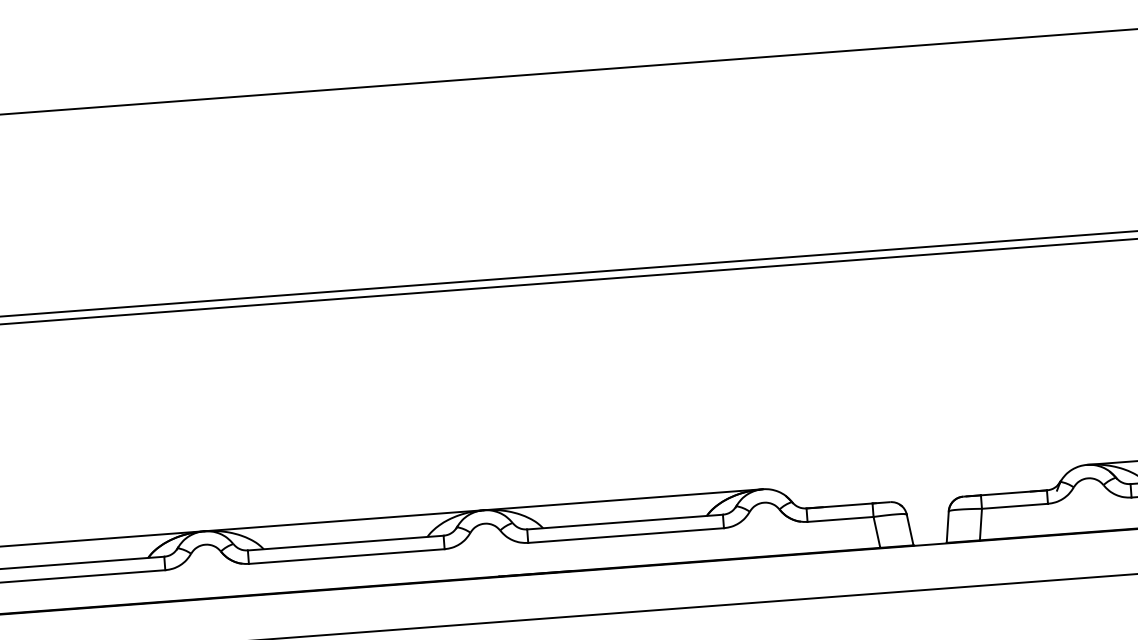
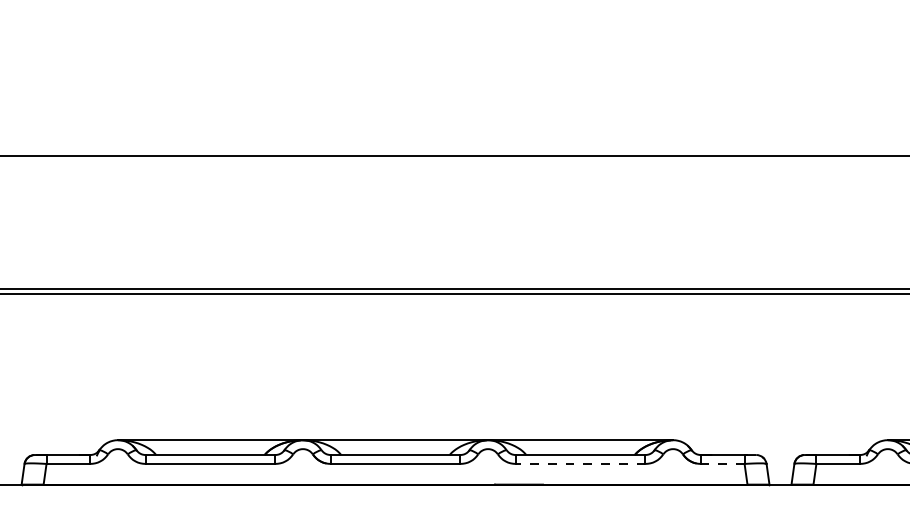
line: (840, 518) -> (722, 463), solid -> dashed
line: (625, 534) -> (580, 463), solid -> dashed

